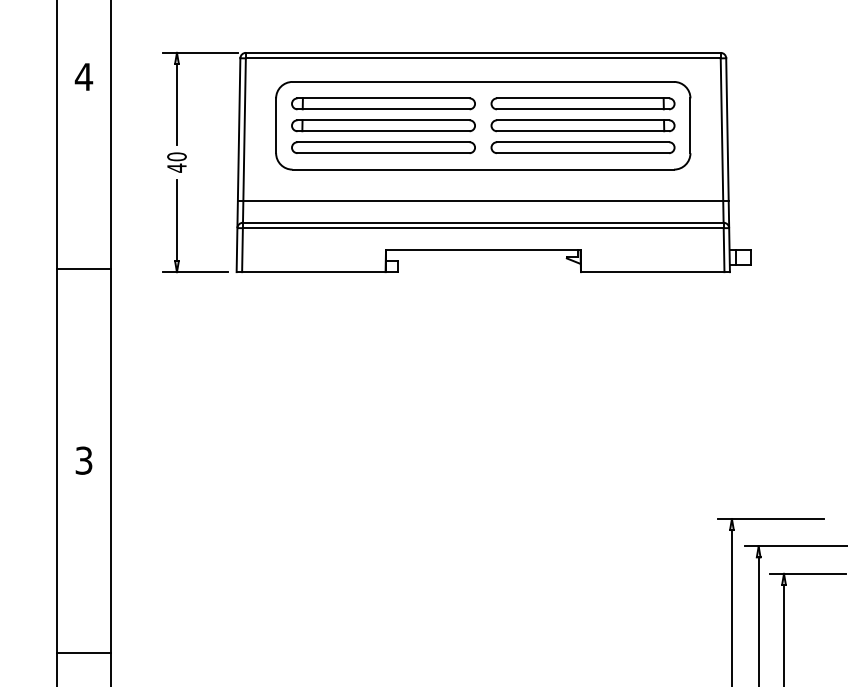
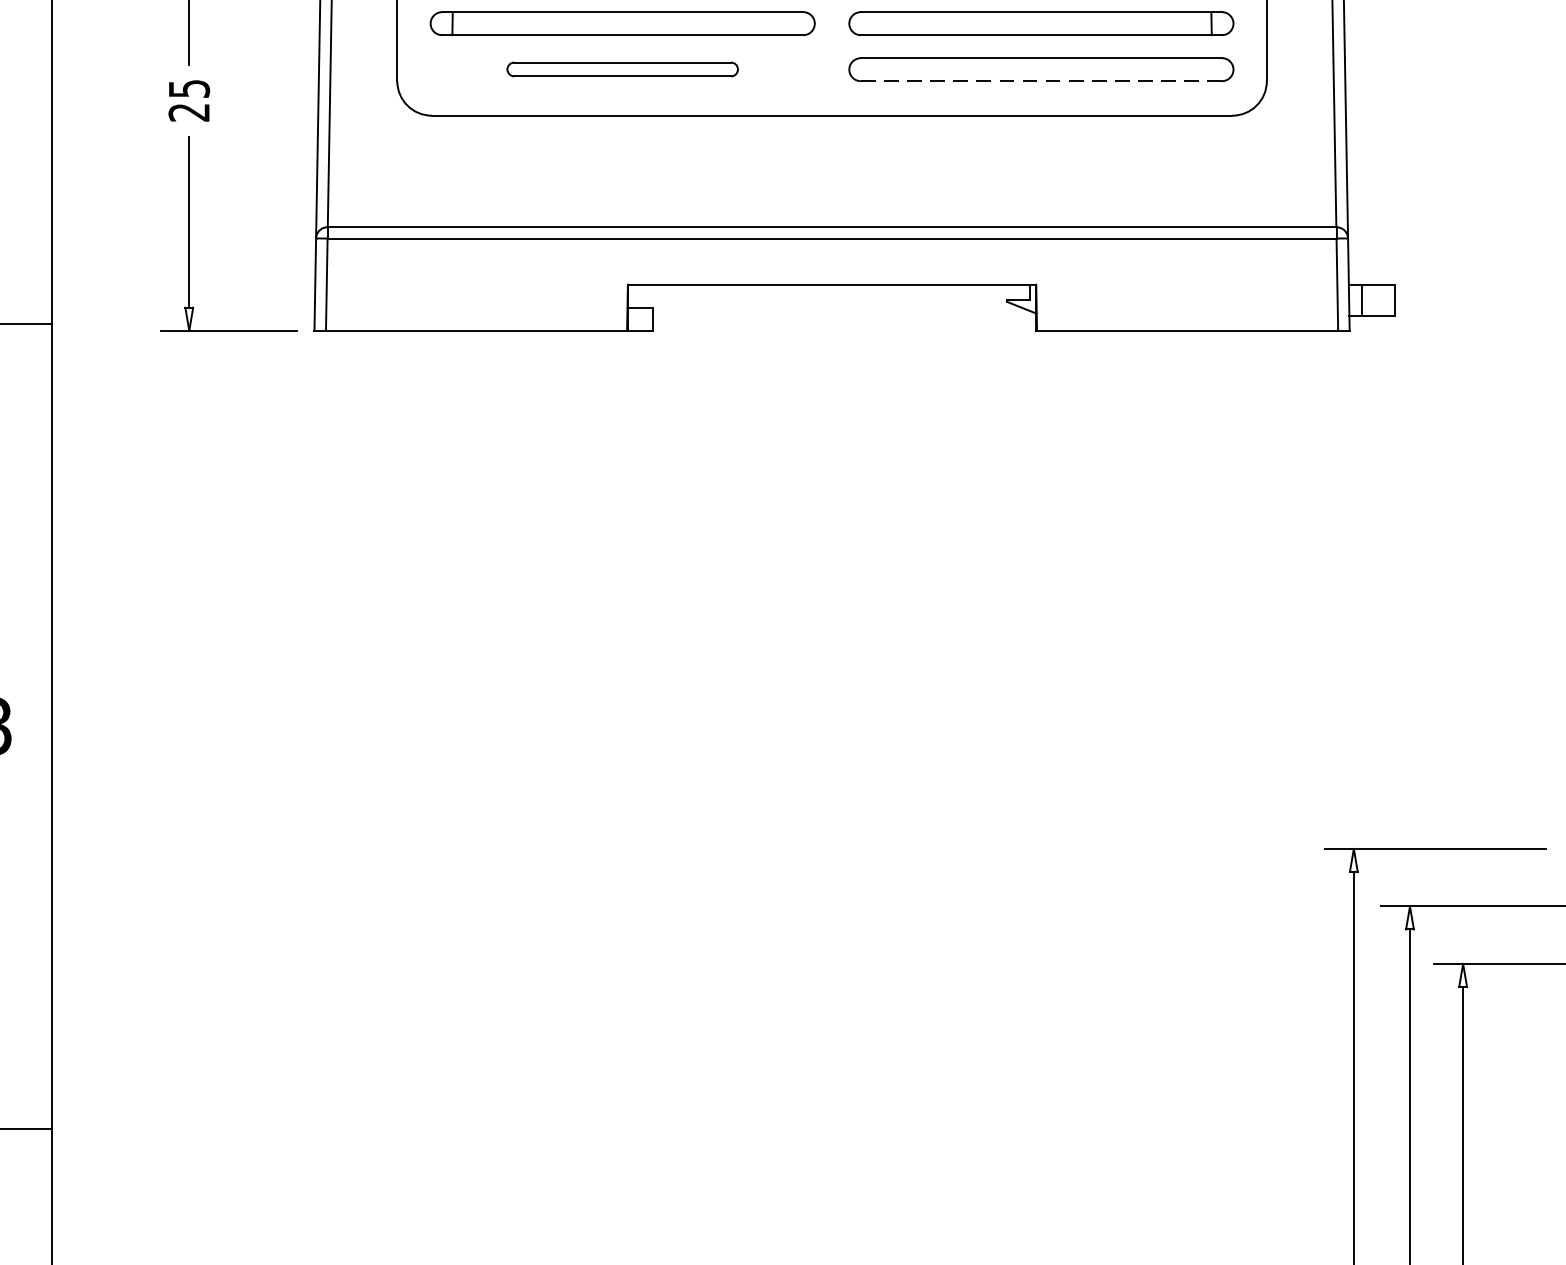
part: (383, 147) -> (622, 69), size x0.6
line: (582, 153) -> (1040, 81), solid -> dashed
text: (176, 162) -> (188, 100), 40 -> 25
line: (482, 200) -> (830, 180), removed

